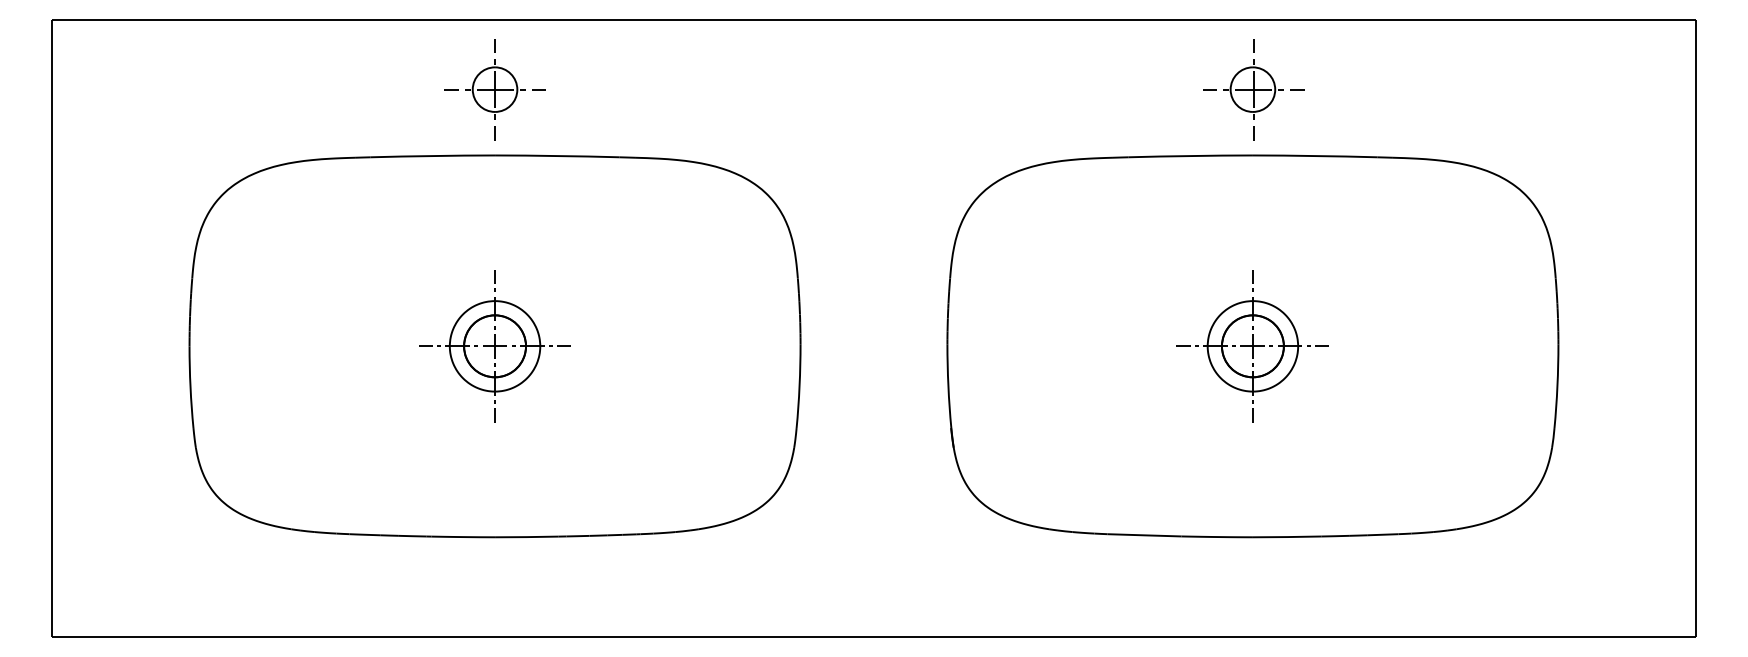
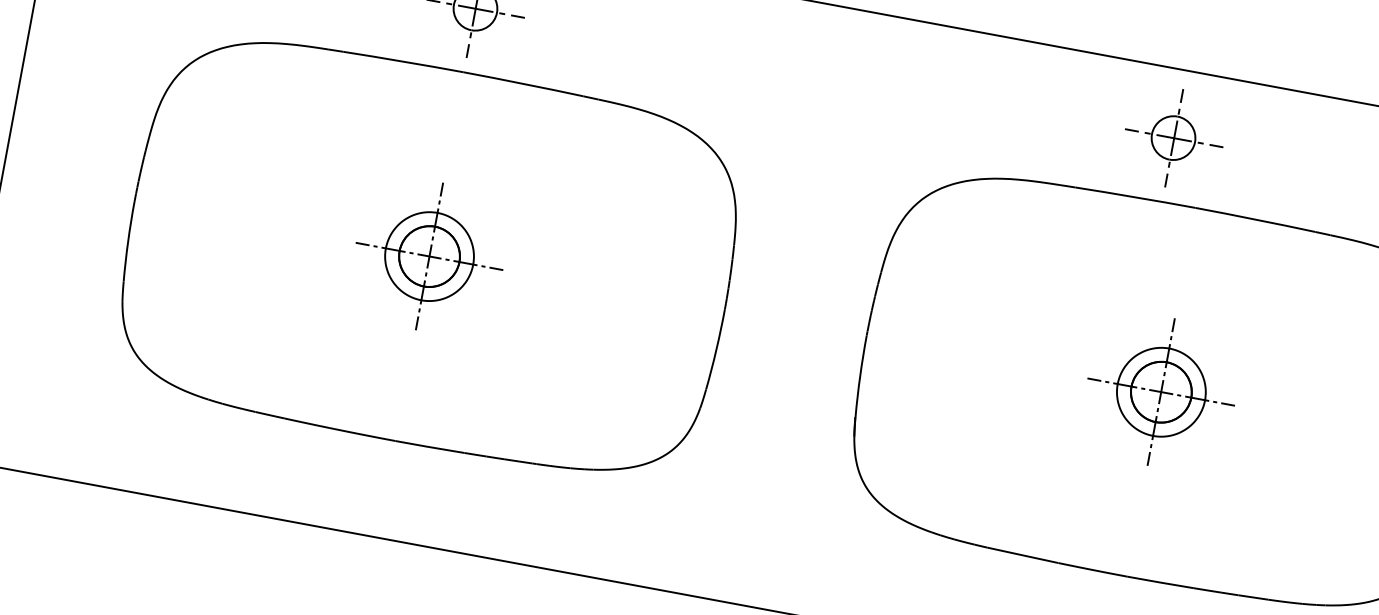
part: (1253, 89) -> (1174, 138), moved

